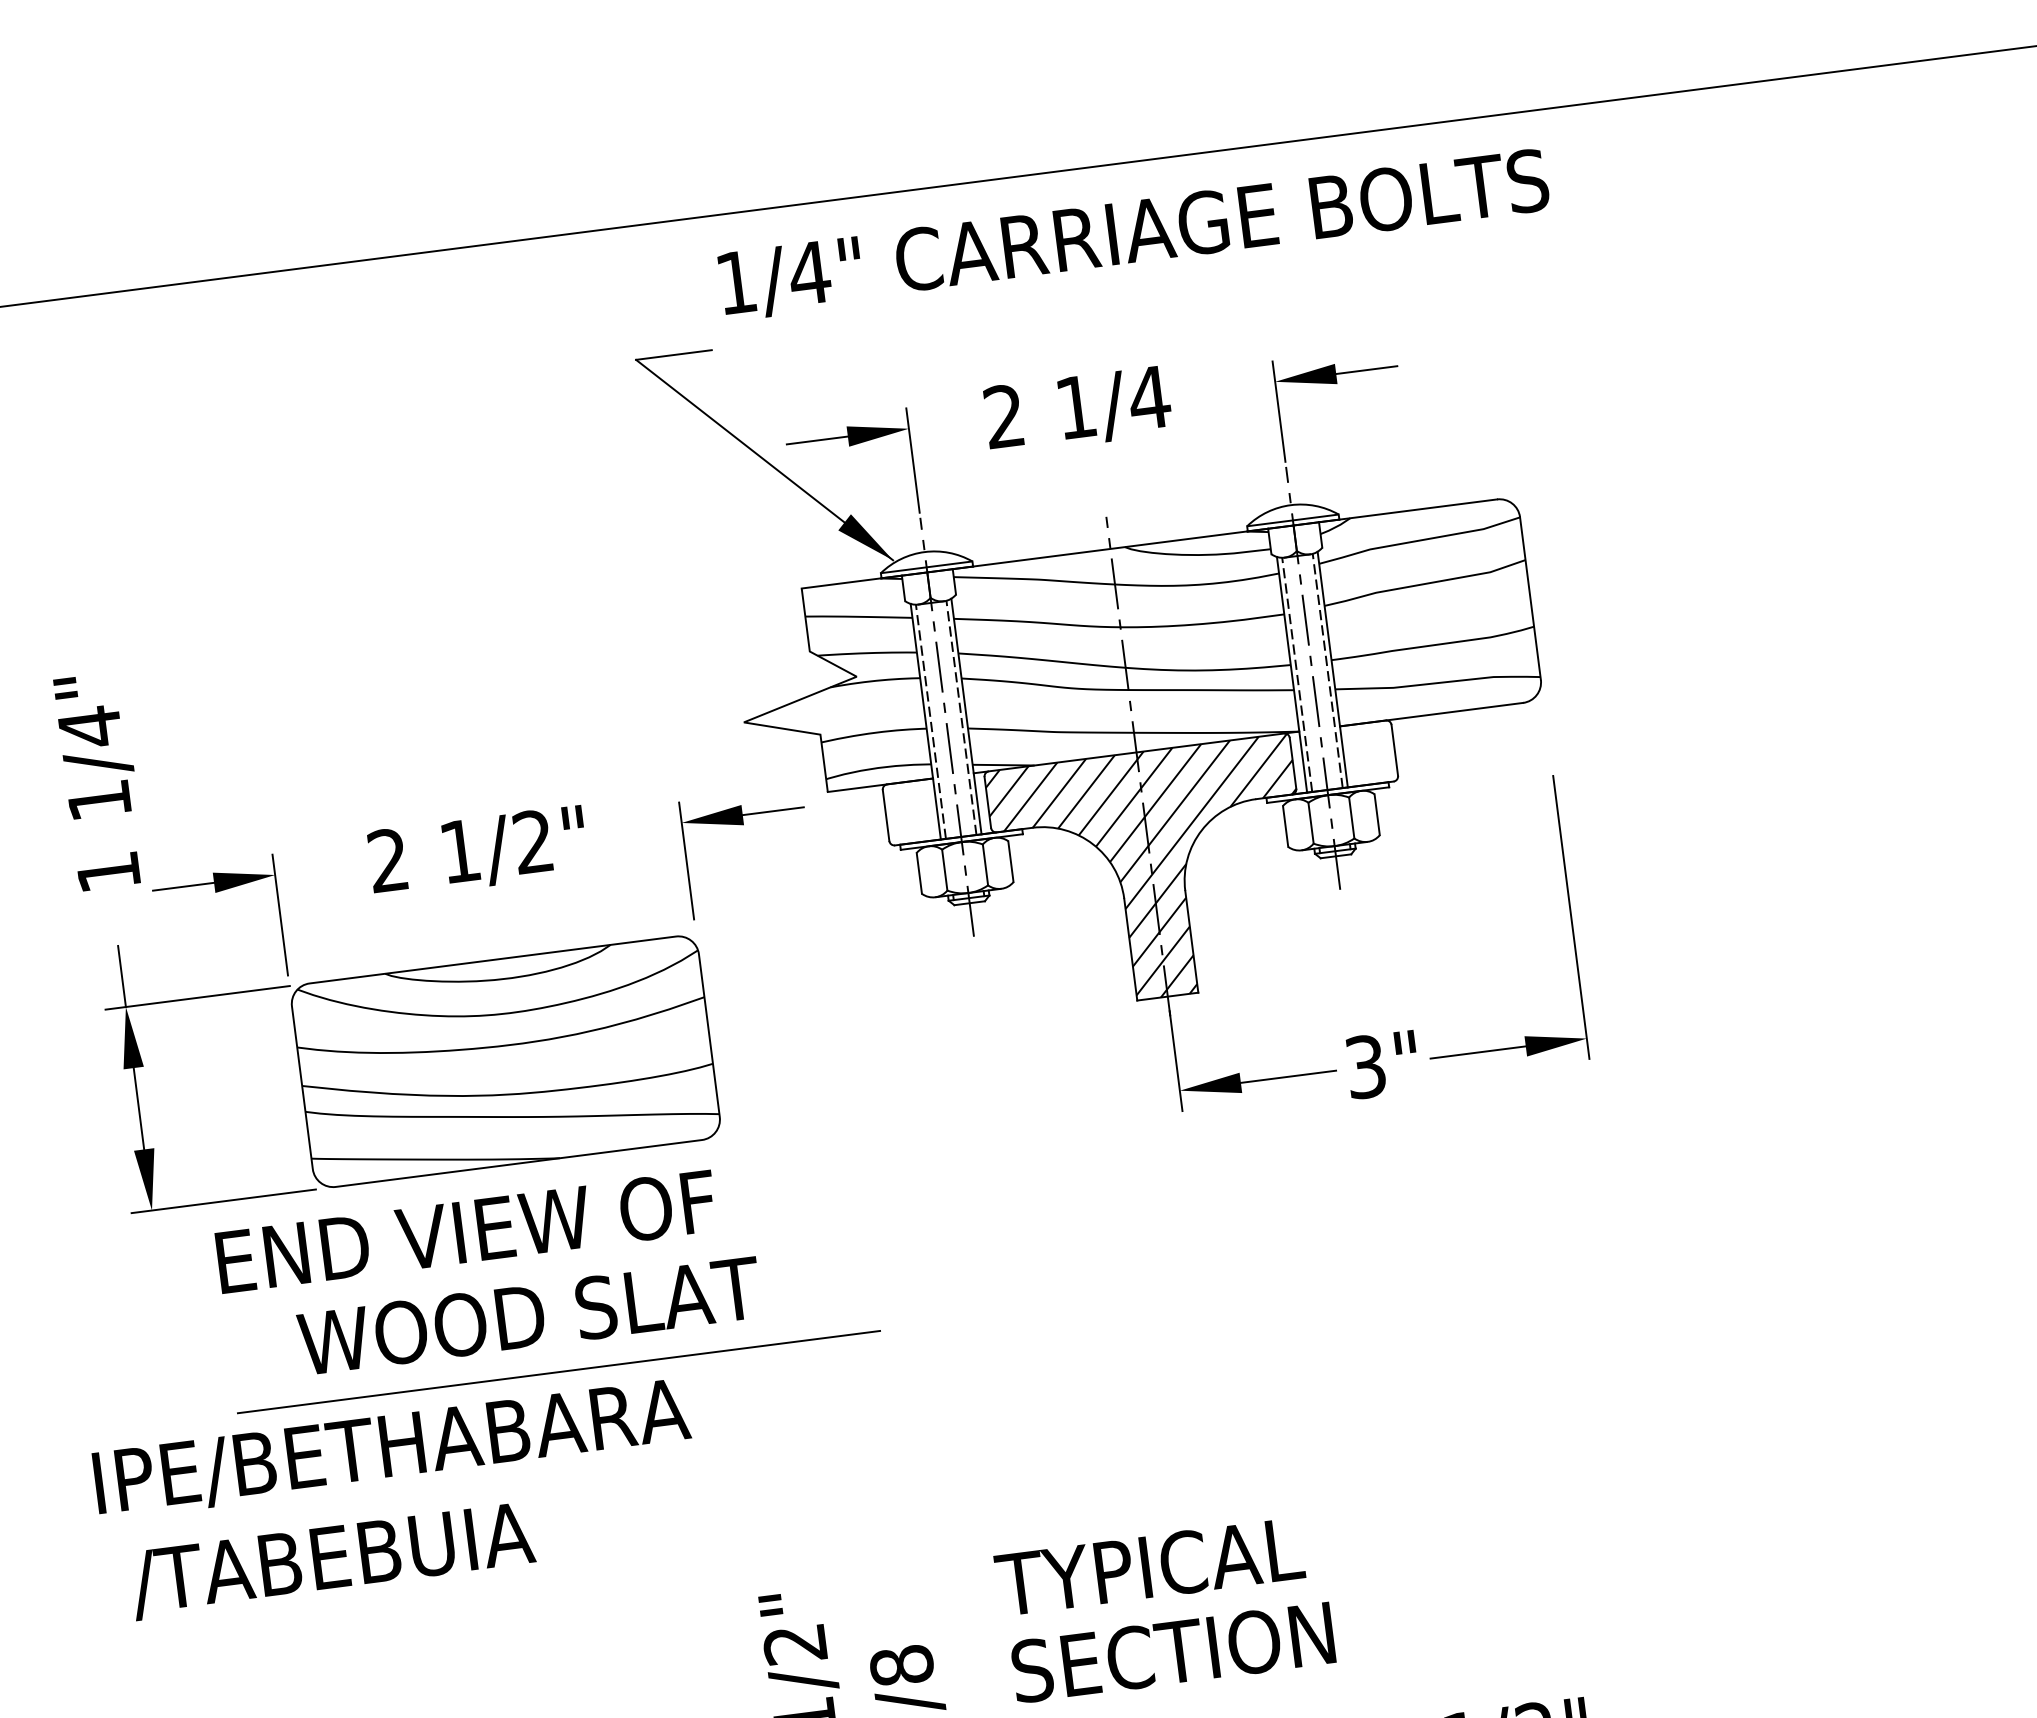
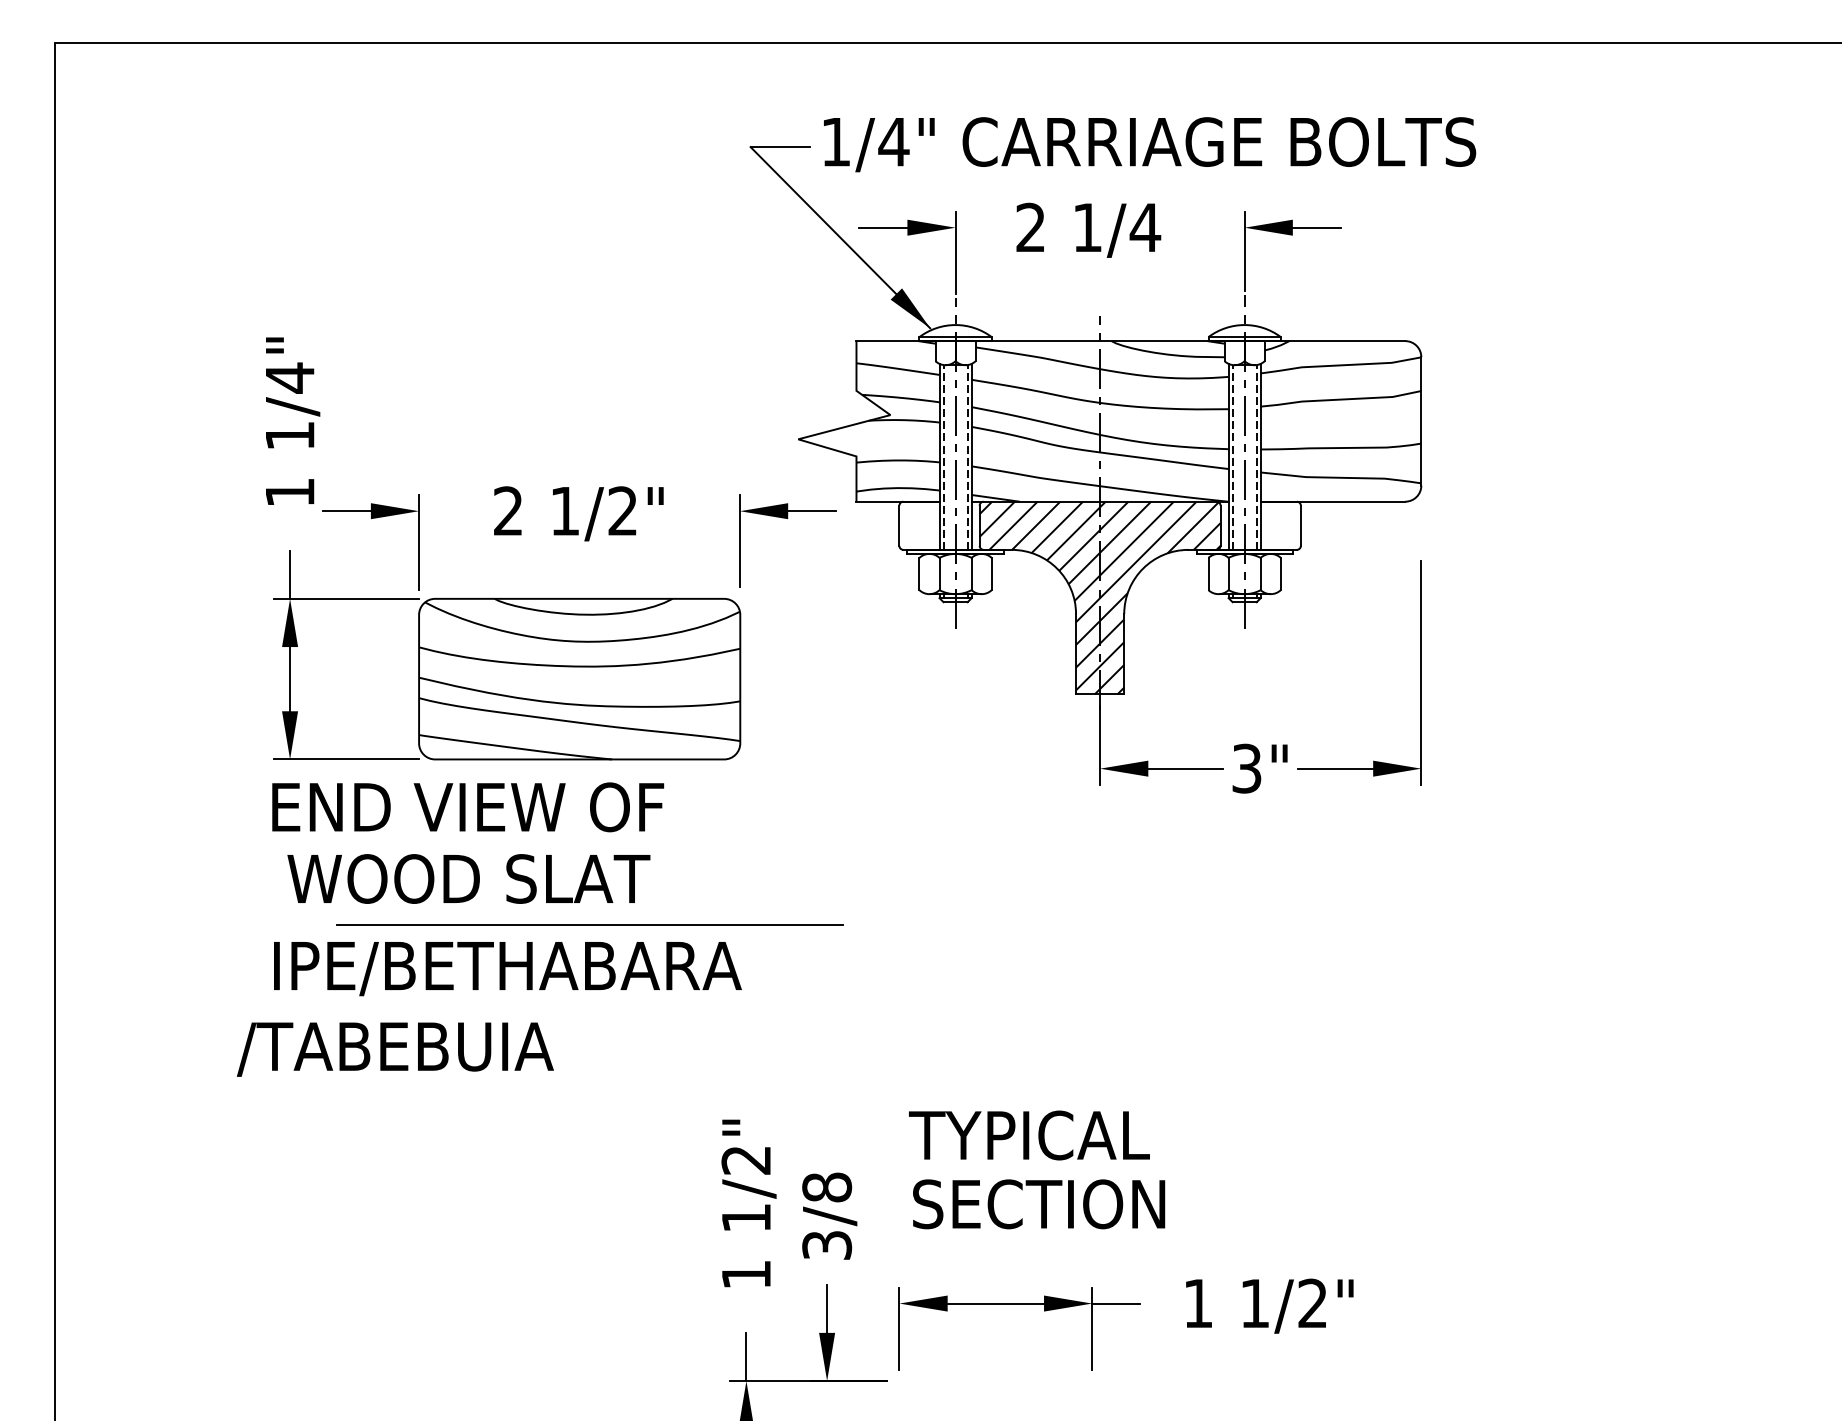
text: (1135, 234) -> (1150, 144), moved
text: (466, 1232) -> (468, 807), moved
text: (529, 1315) -> (468, 878), moved
text: (391, 1450) -> (507, 969), moved

